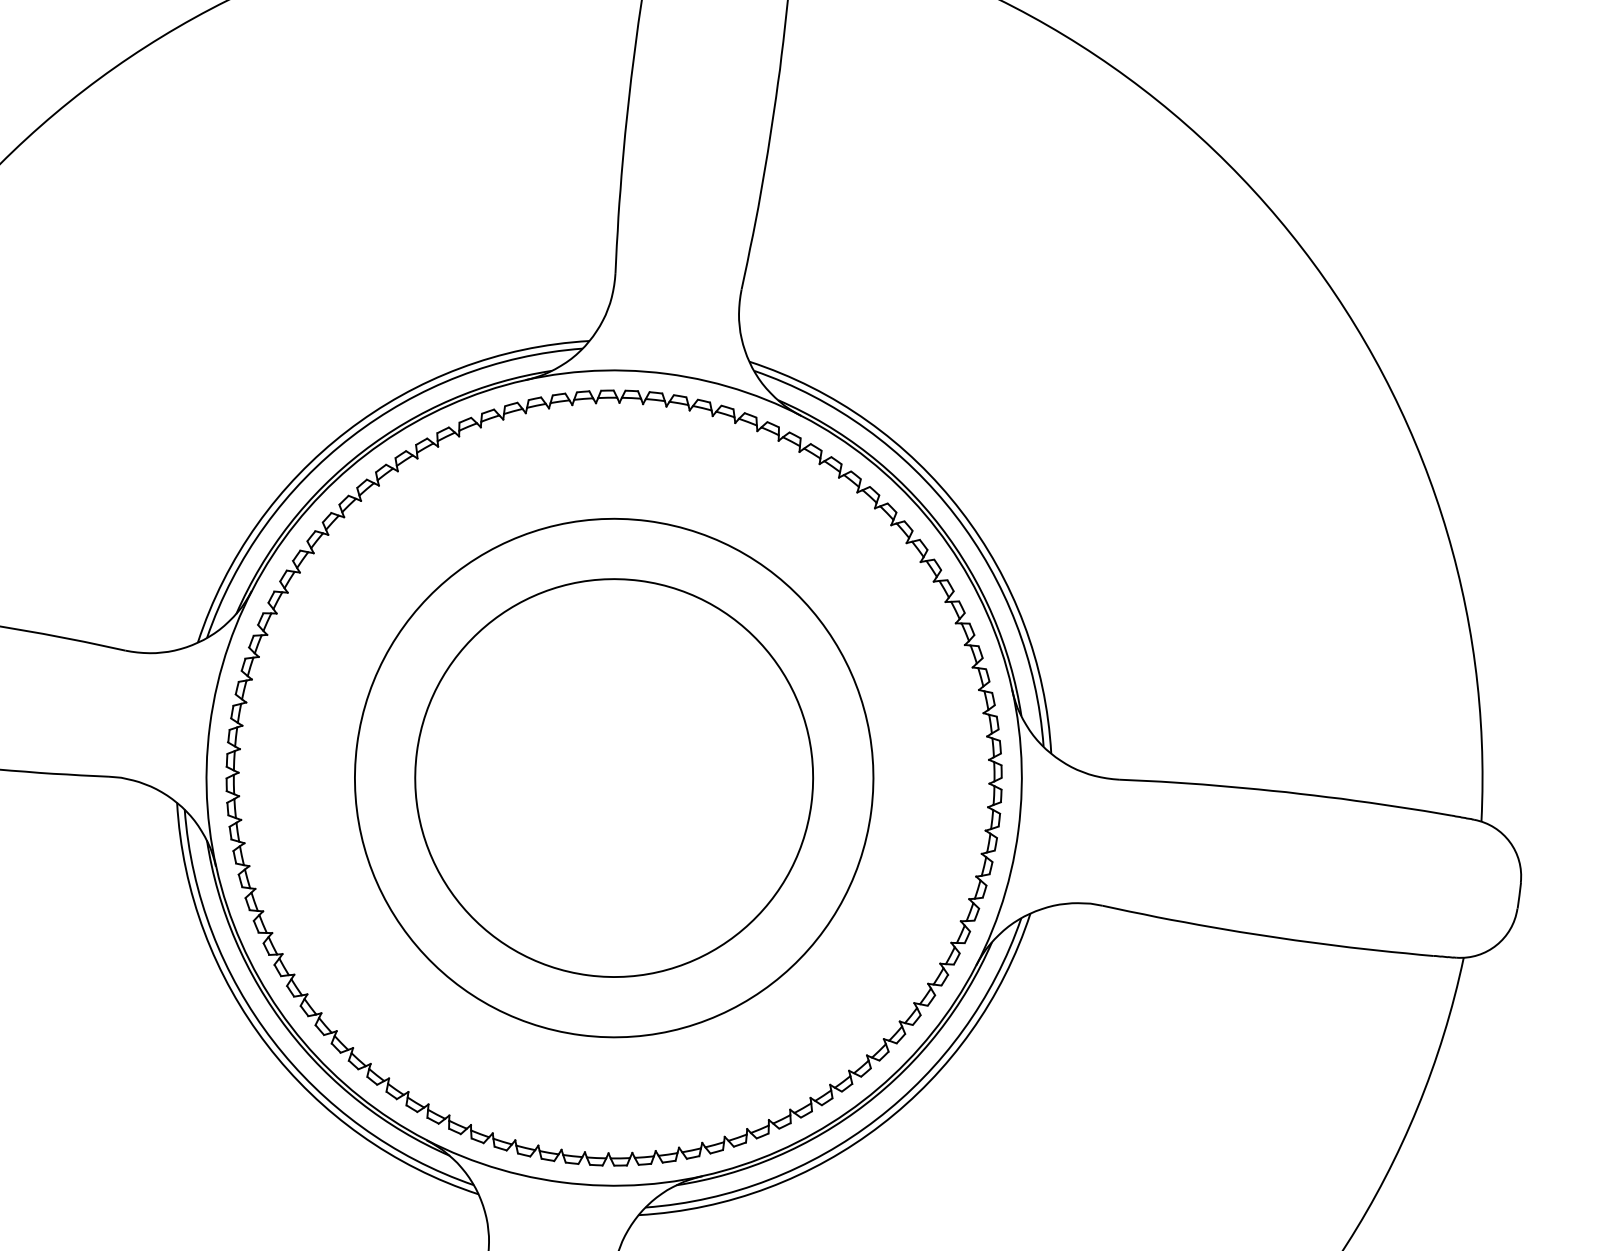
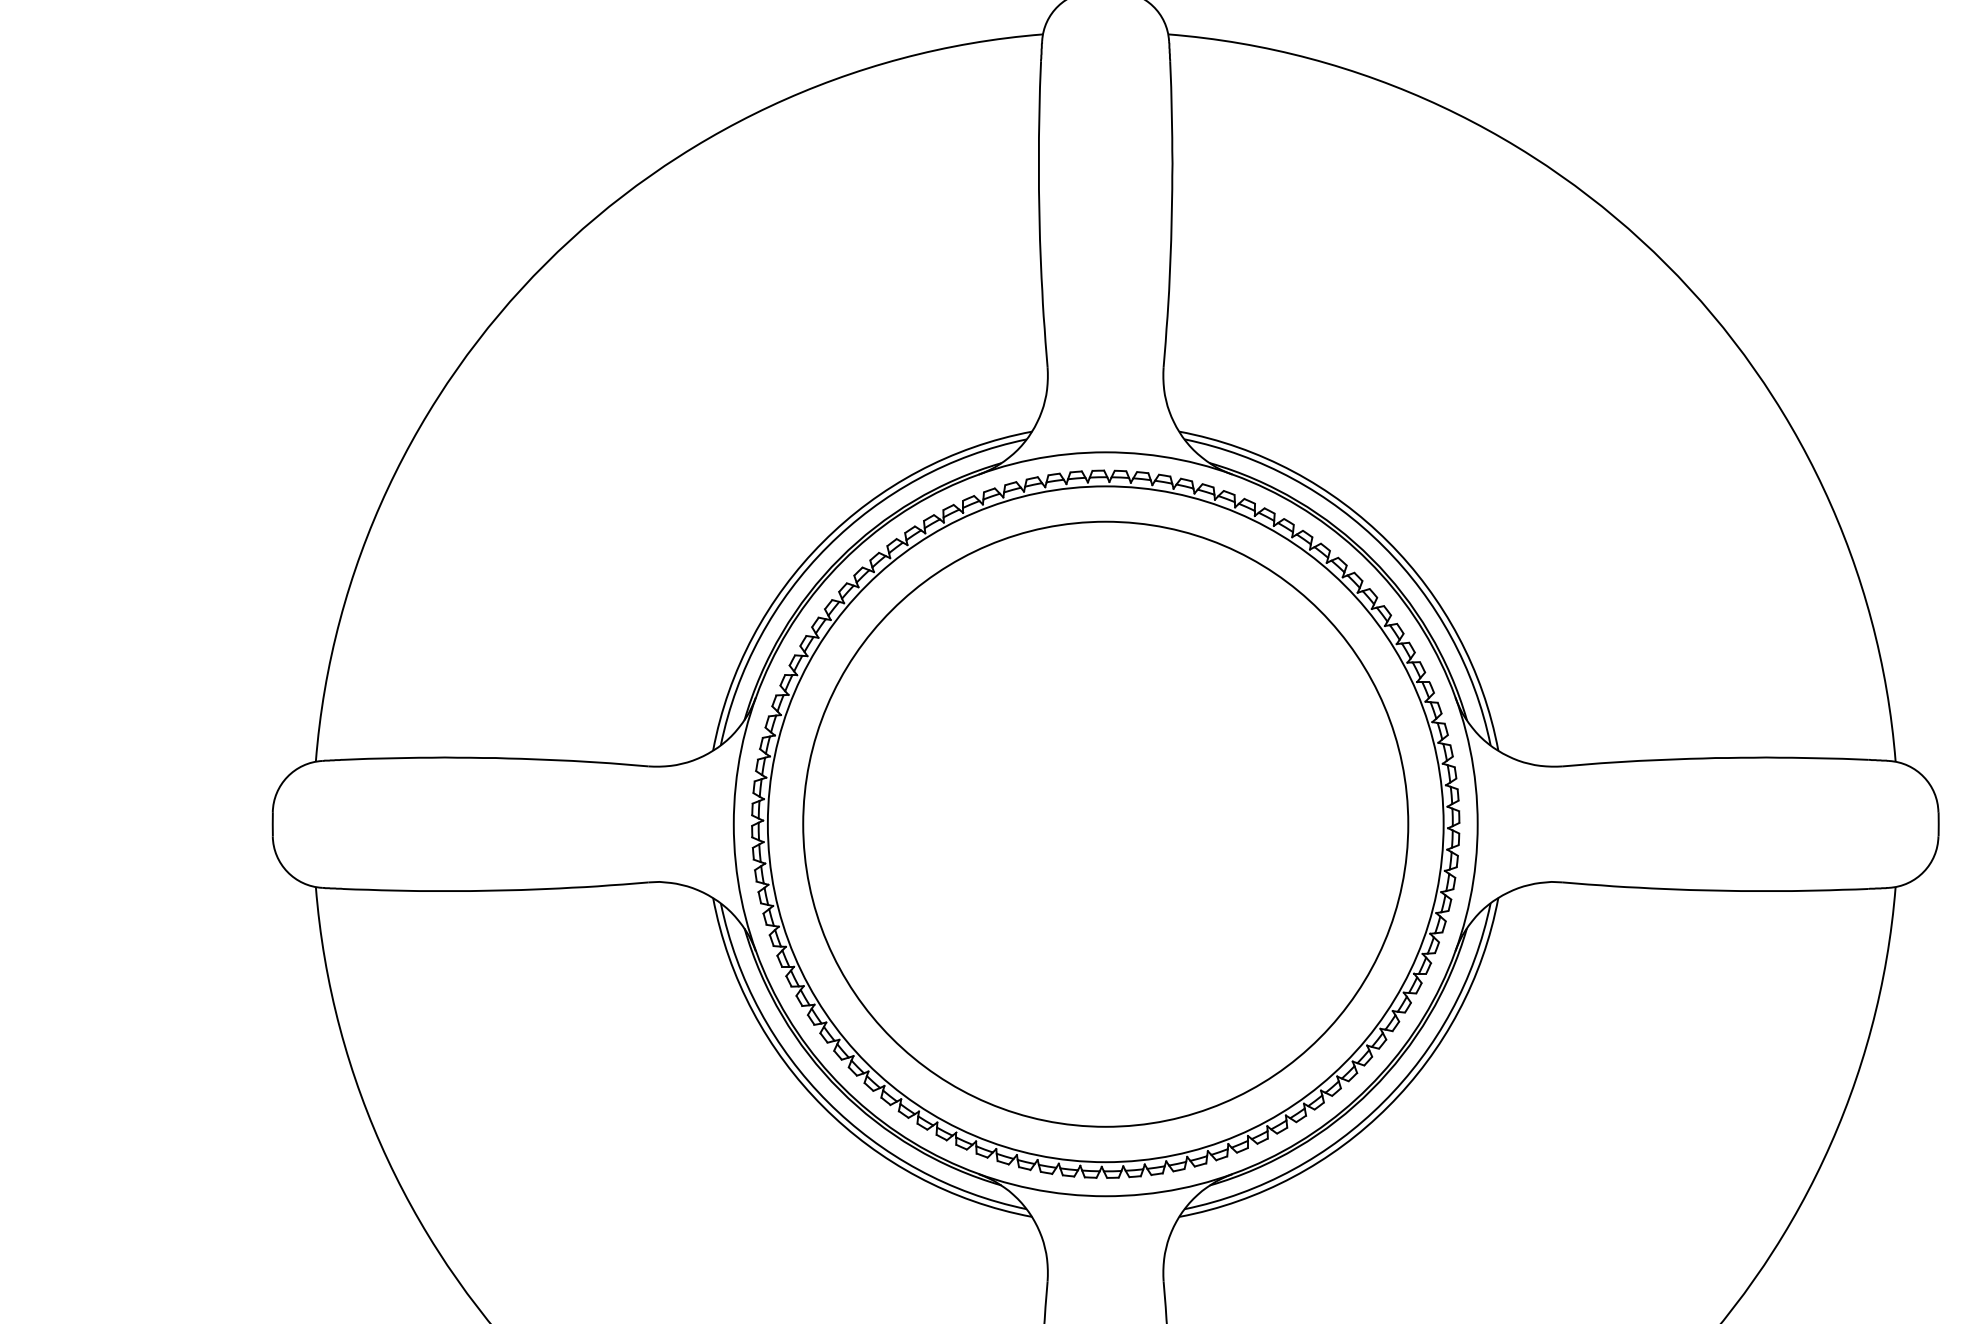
circle: (614, 777) -> (1105, 823), size x1.67
circle: (613, 778) -> (1105, 824), size x1.43

